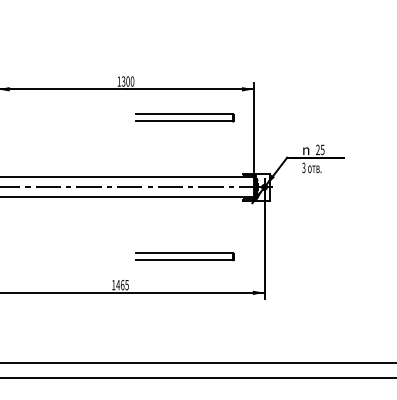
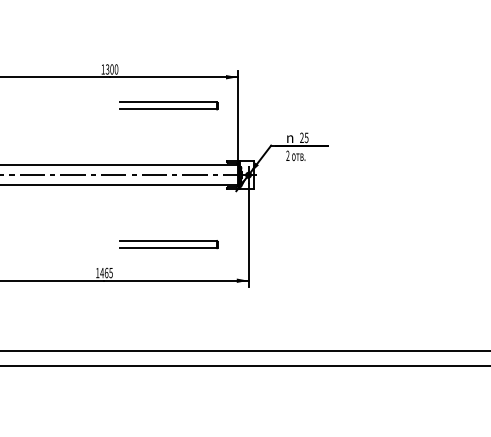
text: (303, 168) -> (287, 156), 3 -> 2

